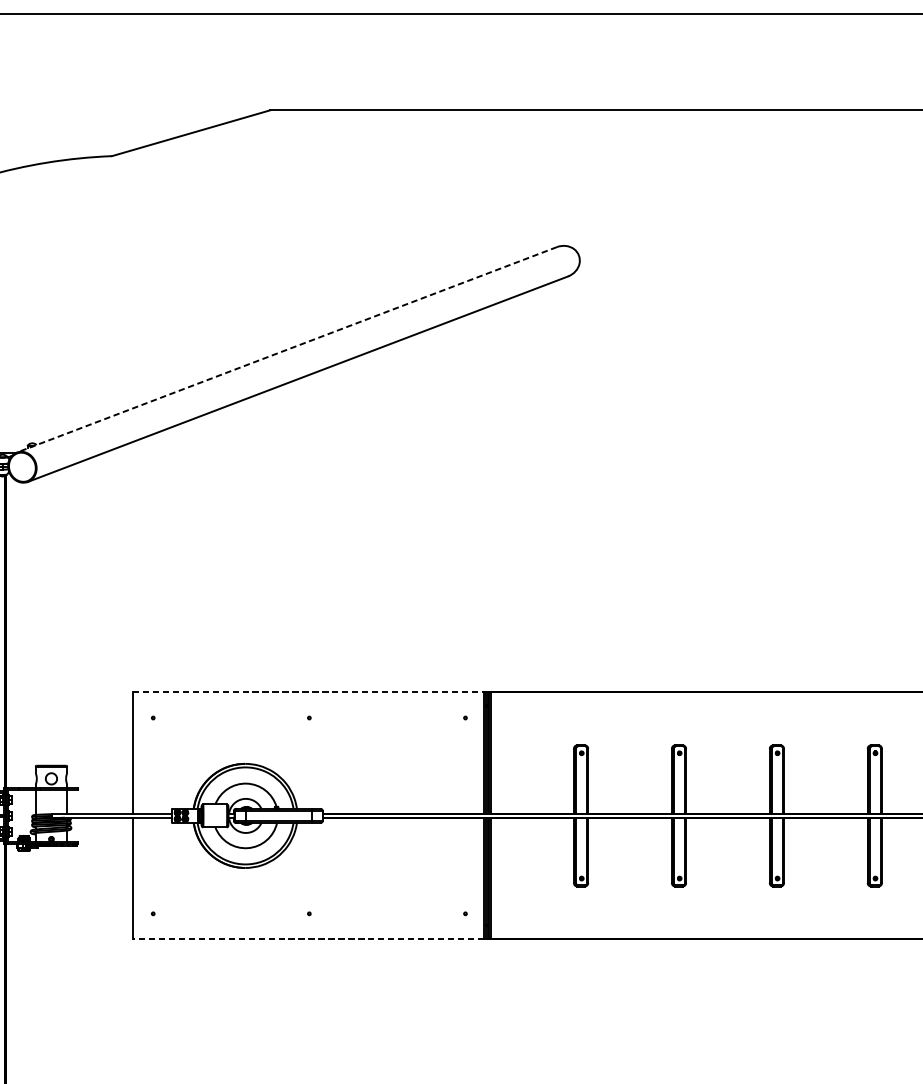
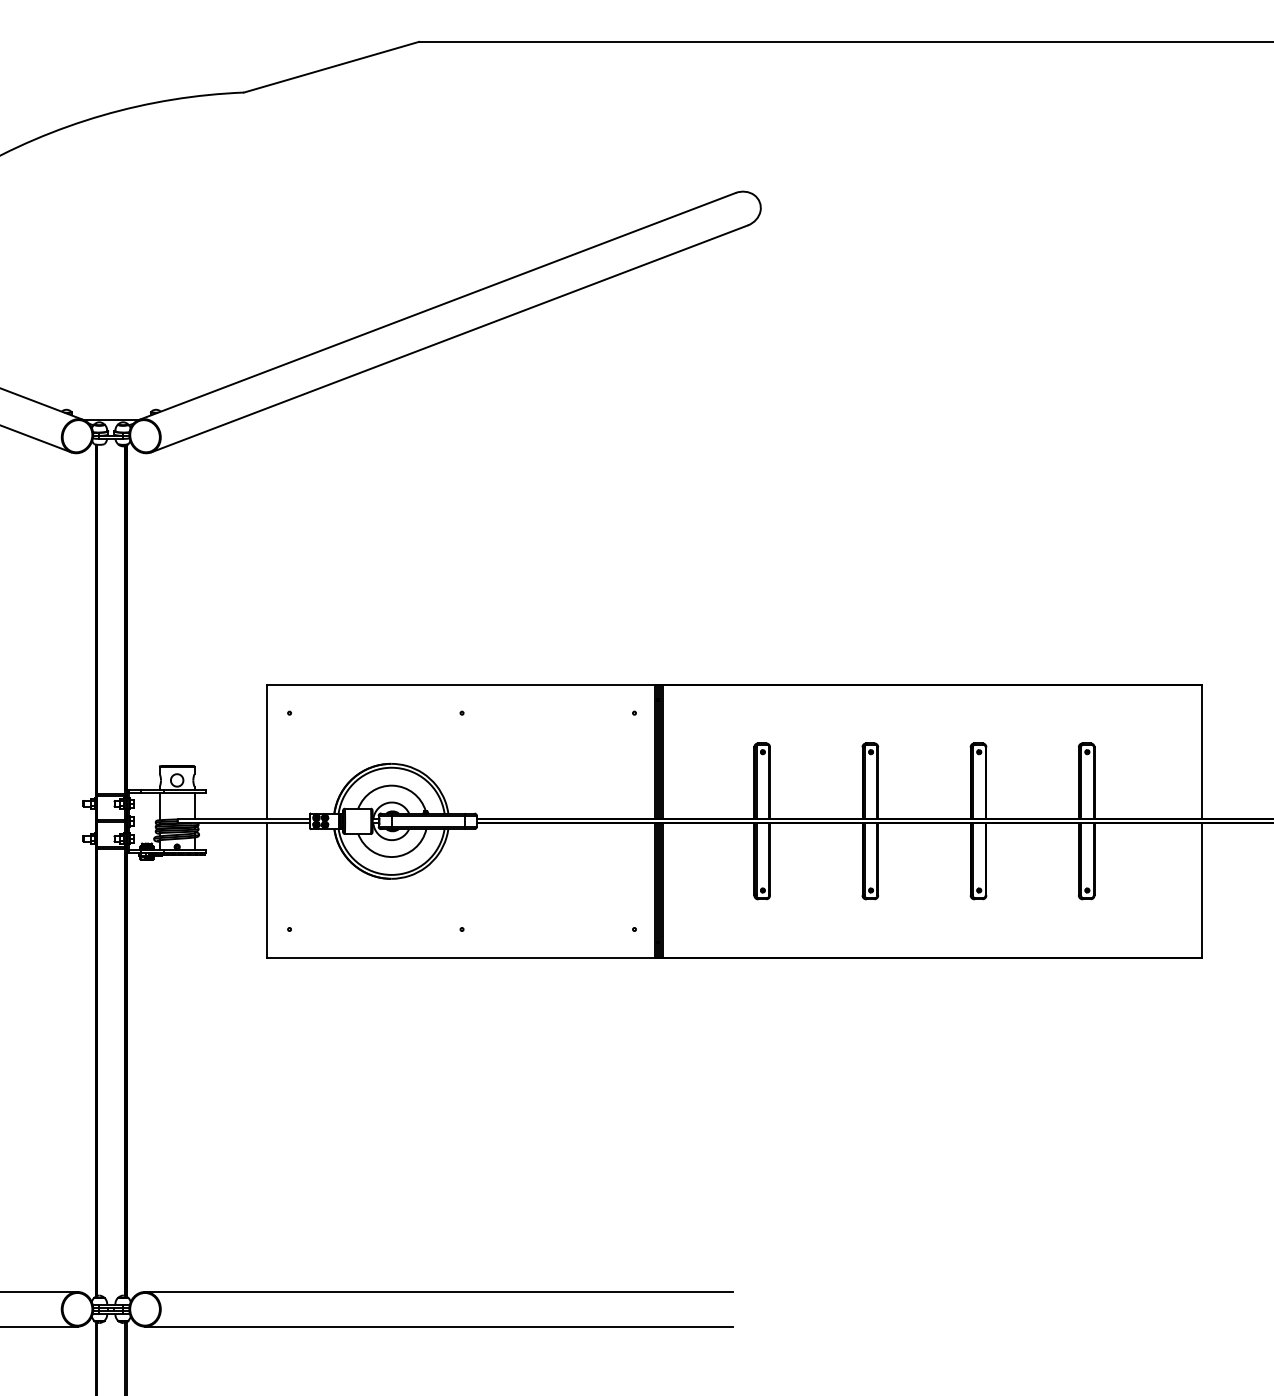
line: (286, 349) -> (436, 306), dashed -> solid
line: (308, 692) -> (461, 684), dashed -> solid
line: (308, 939) -> (461, 957), dashed -> solid

